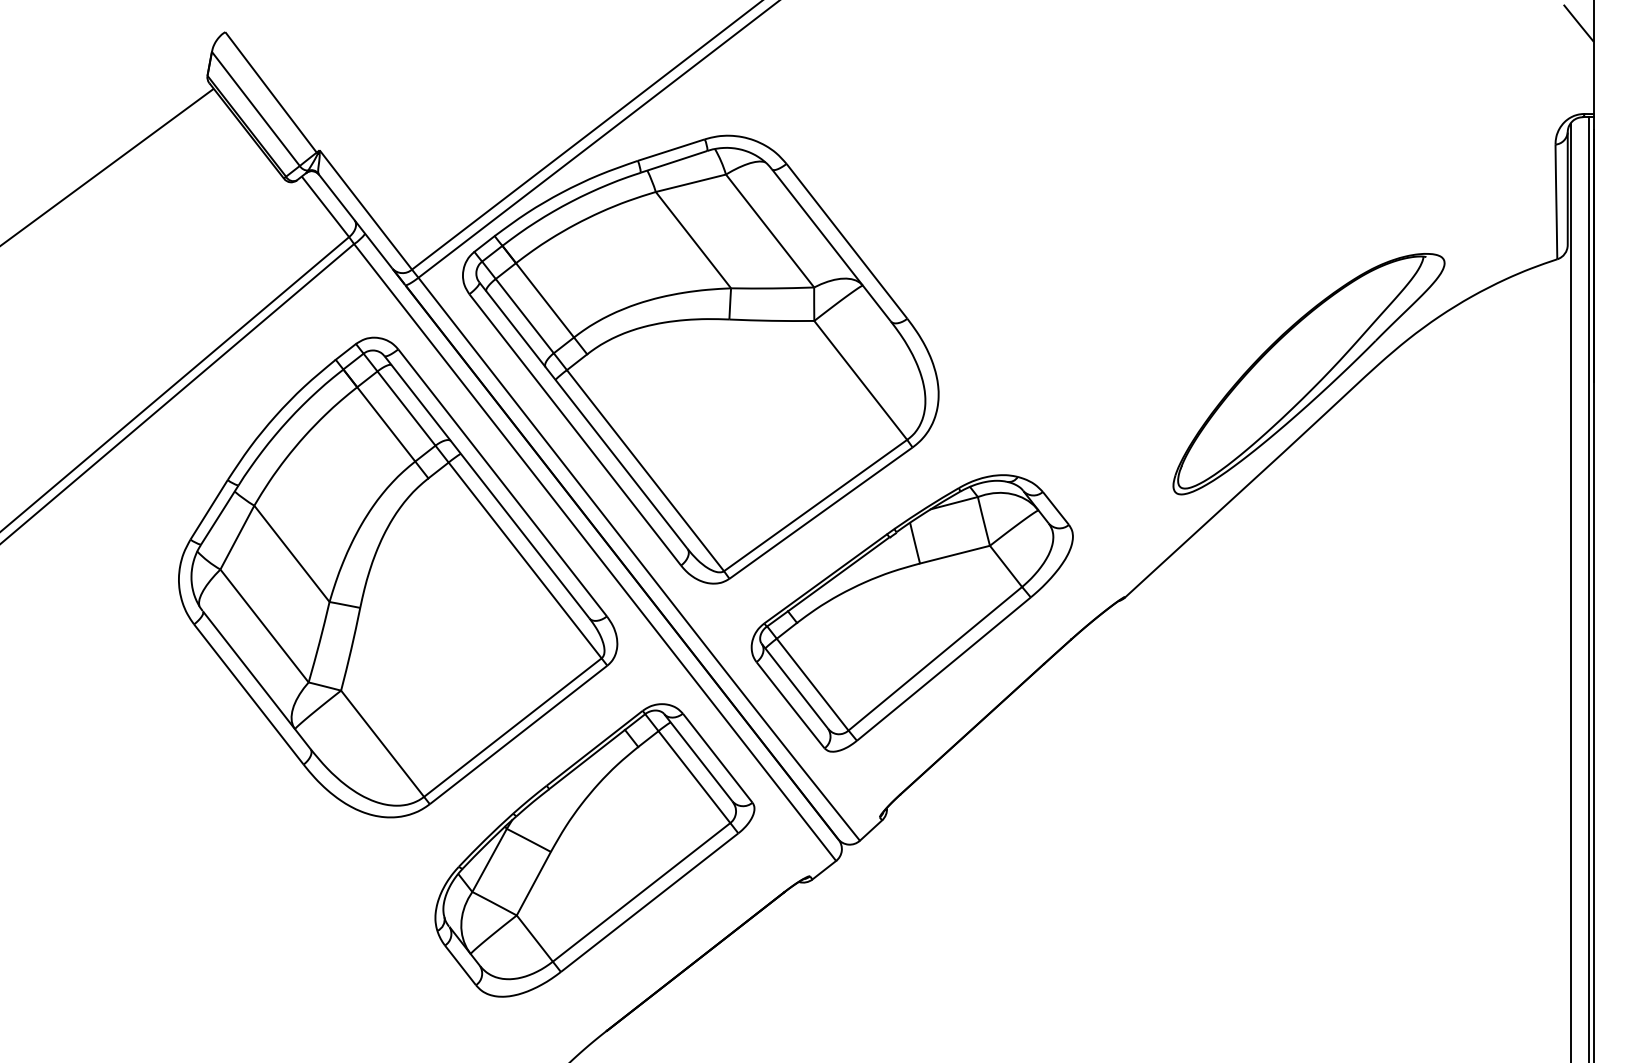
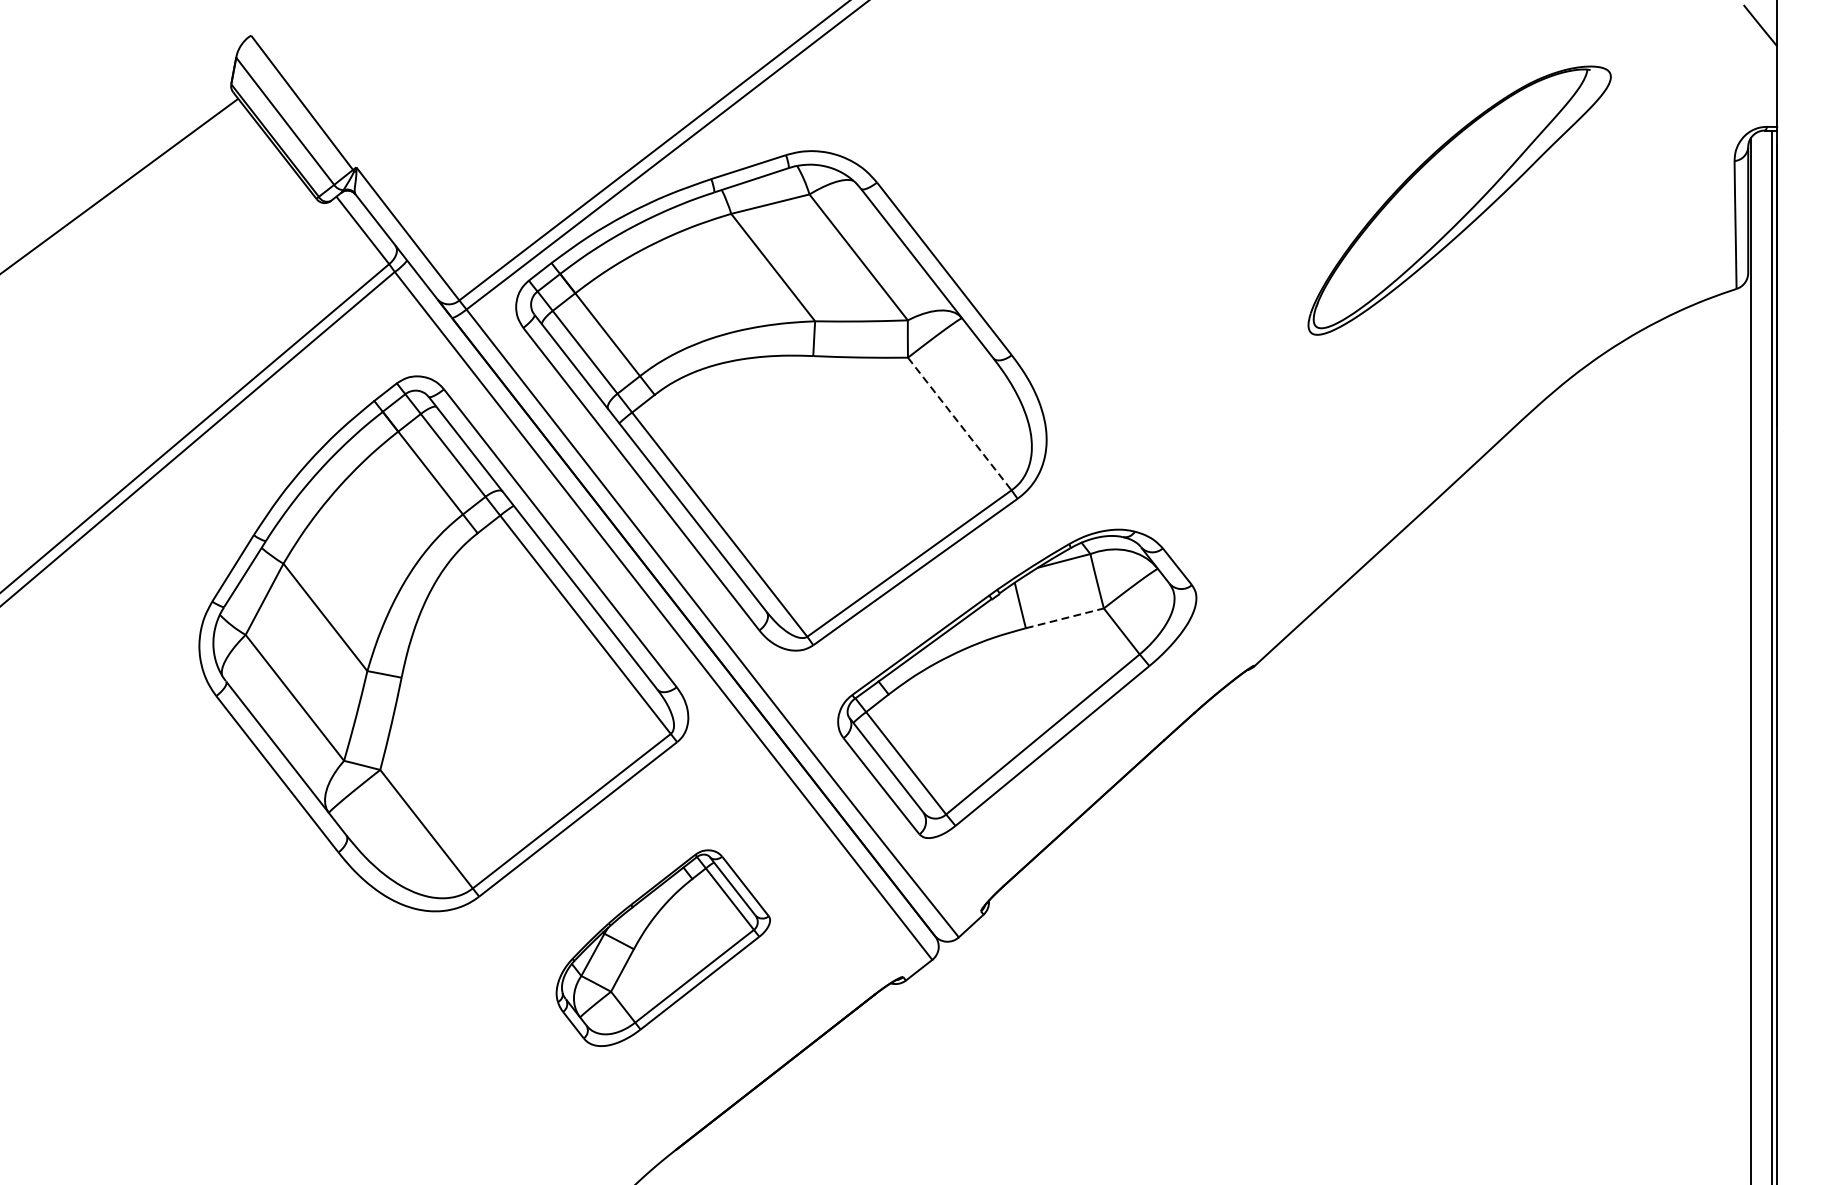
part: (1308, 374) -> (1459, 201), moved
line: (861, 380) -> (960, 424), solid -> dashed
line: (955, 554) -> (1065, 618), solid -> dashed
part: (594, 850) -> (662, 948), size x0.6

